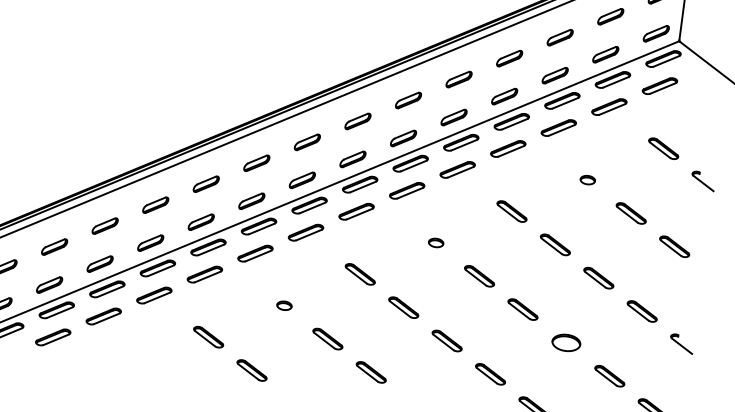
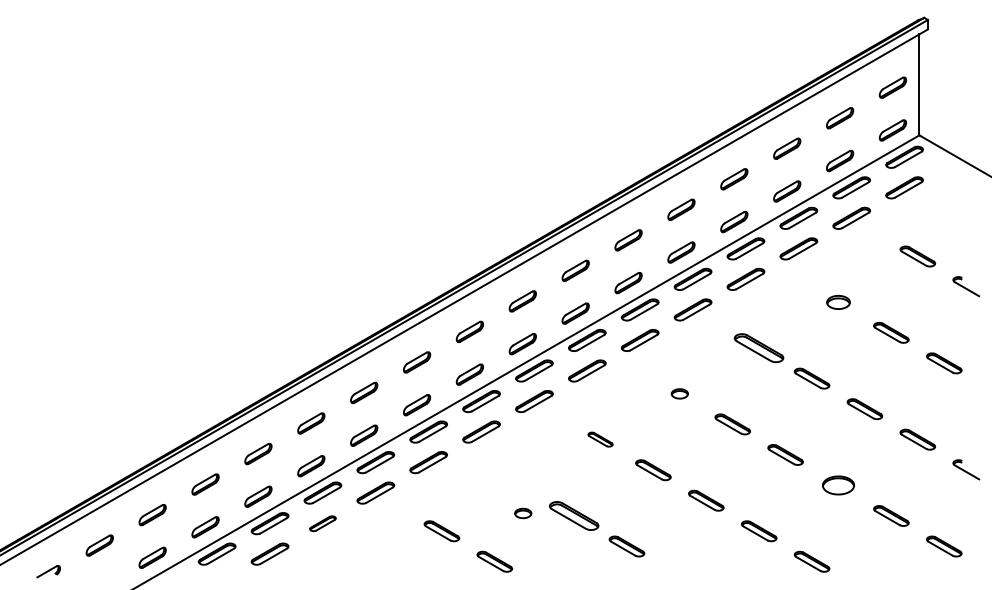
part: (587, 179) -> (838, 301), size x1.4
part: (512, 211) -> (759, 347), size x1.4
part: (360, 274) -> (600, 439), size x0.7
part: (284, 305) -> (523, 513), moved
part: (103, 316) -> (322, 523), size x0.7
part: (327, 338) -> (573, 515), size x1.4

